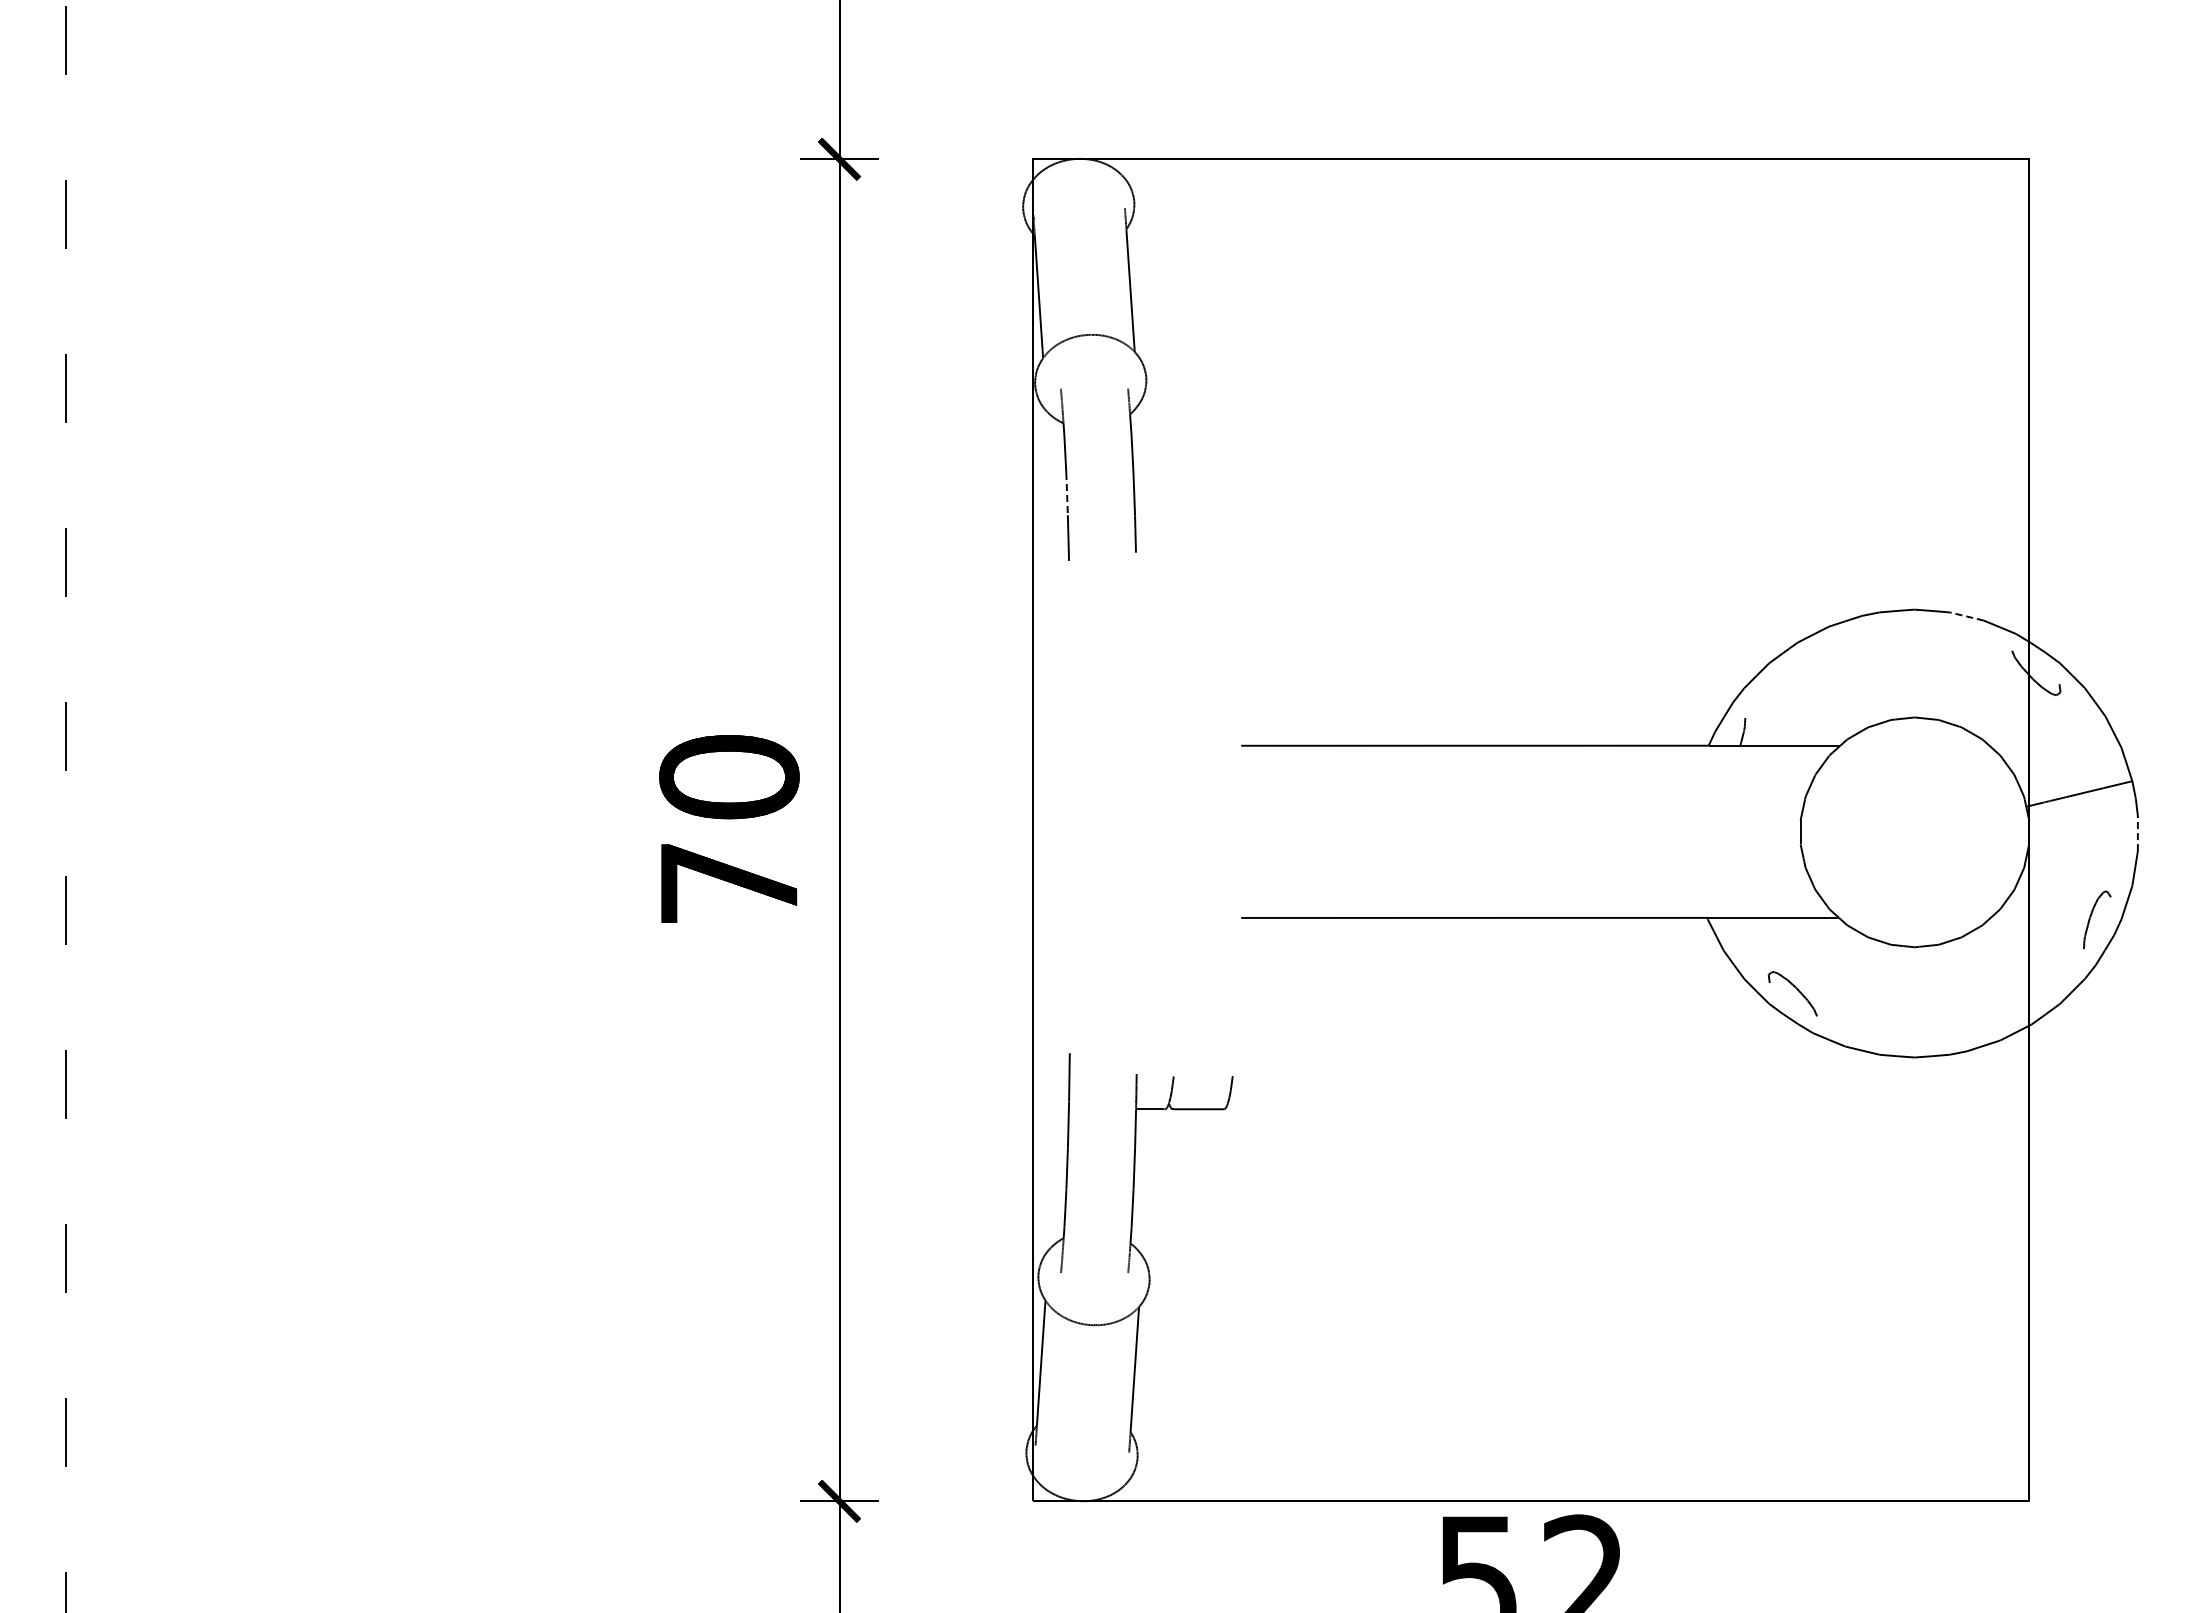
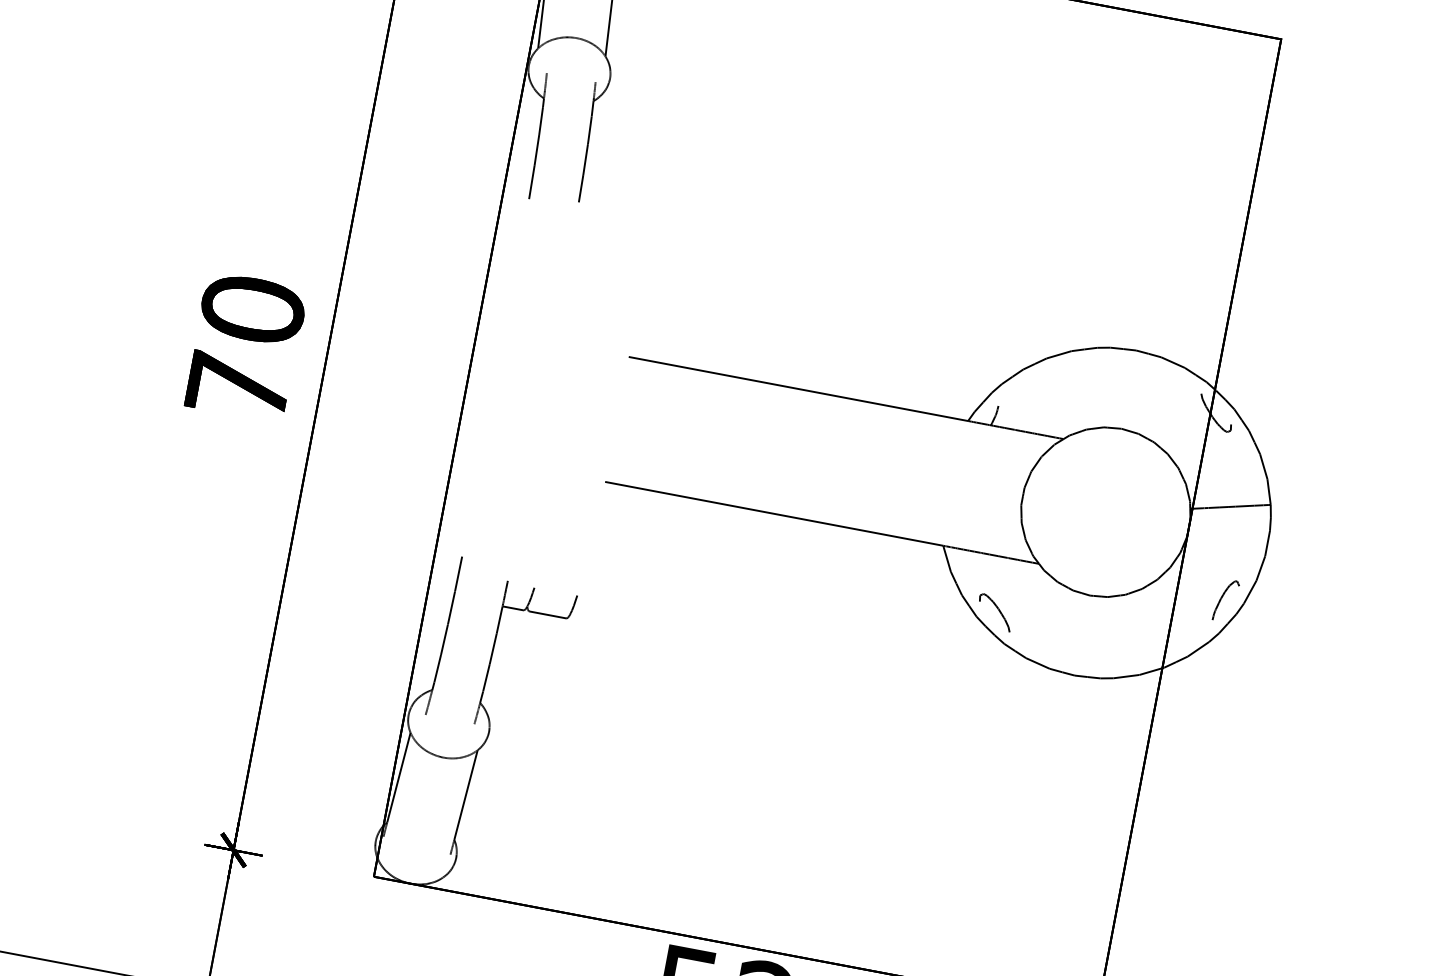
line: (1067, 494) -> (537, 150), dashed -> solid
line: (1966, 616) -> (1172, 362), dashed -> solid
line: (2137, 833) -> (1267, 543), dashed -> solid

